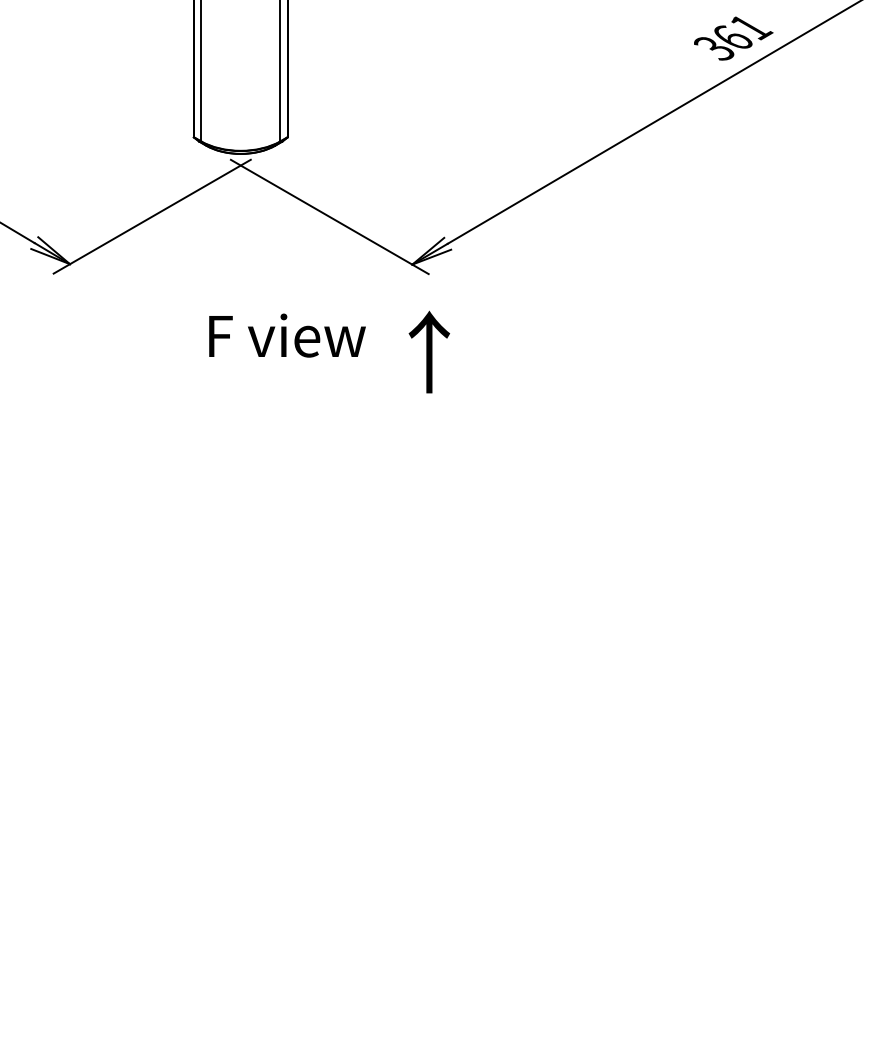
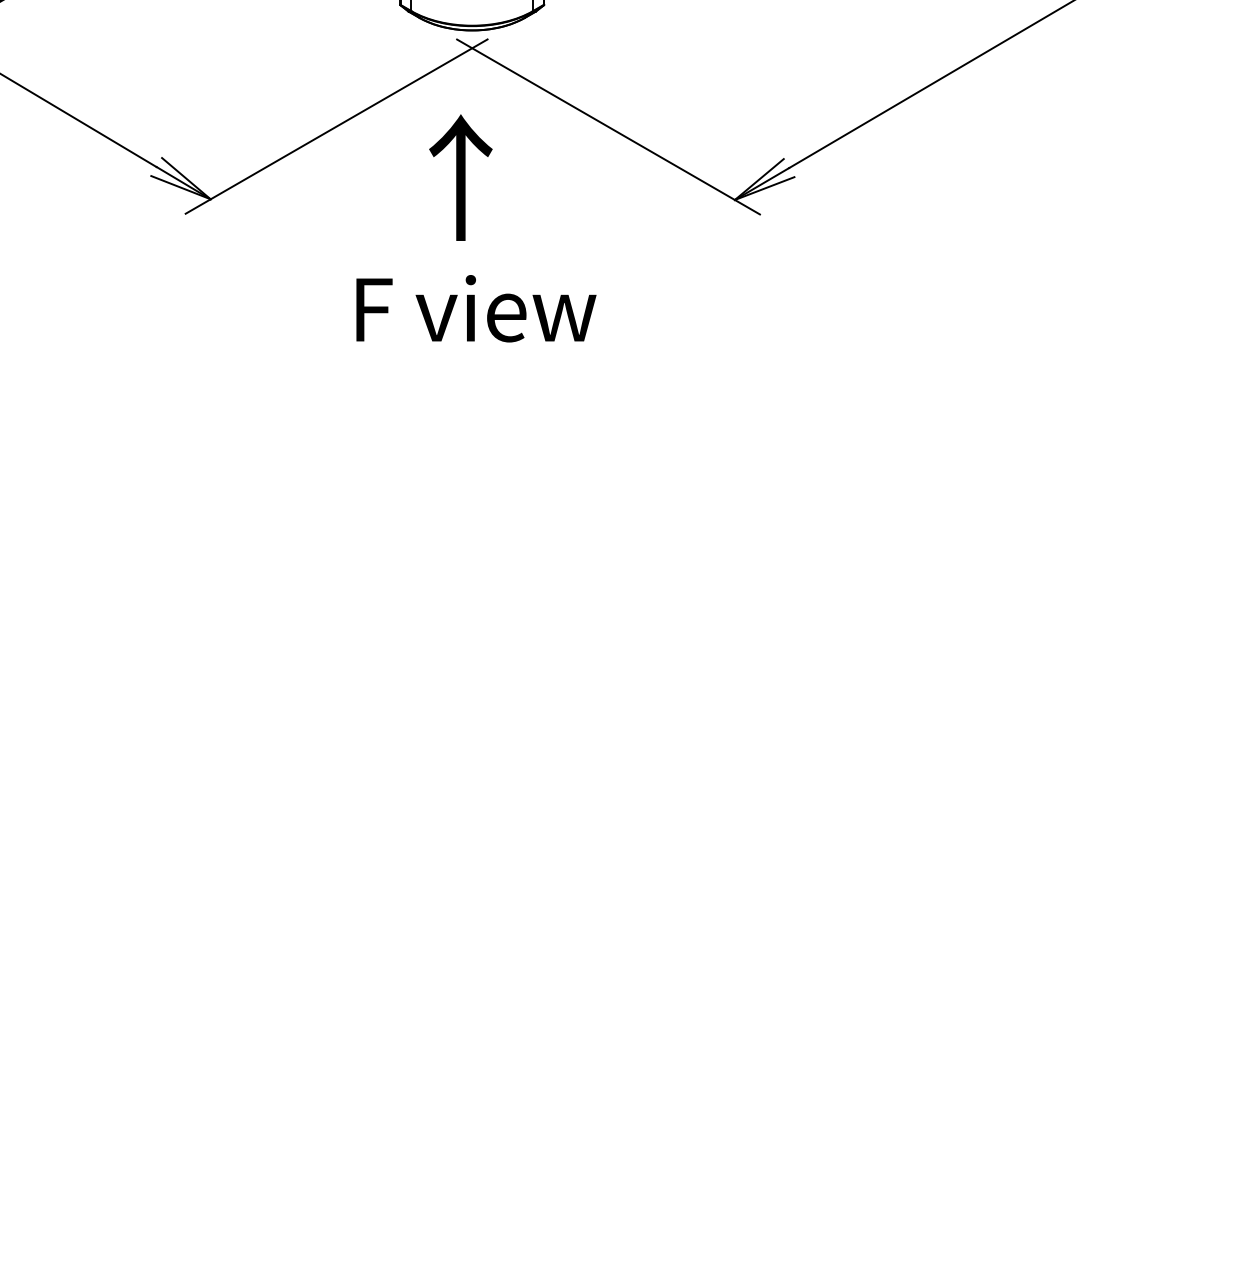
text: (287, 335) -> (476, 308), moved
text: (428, 351) -> (459, 176), moved

